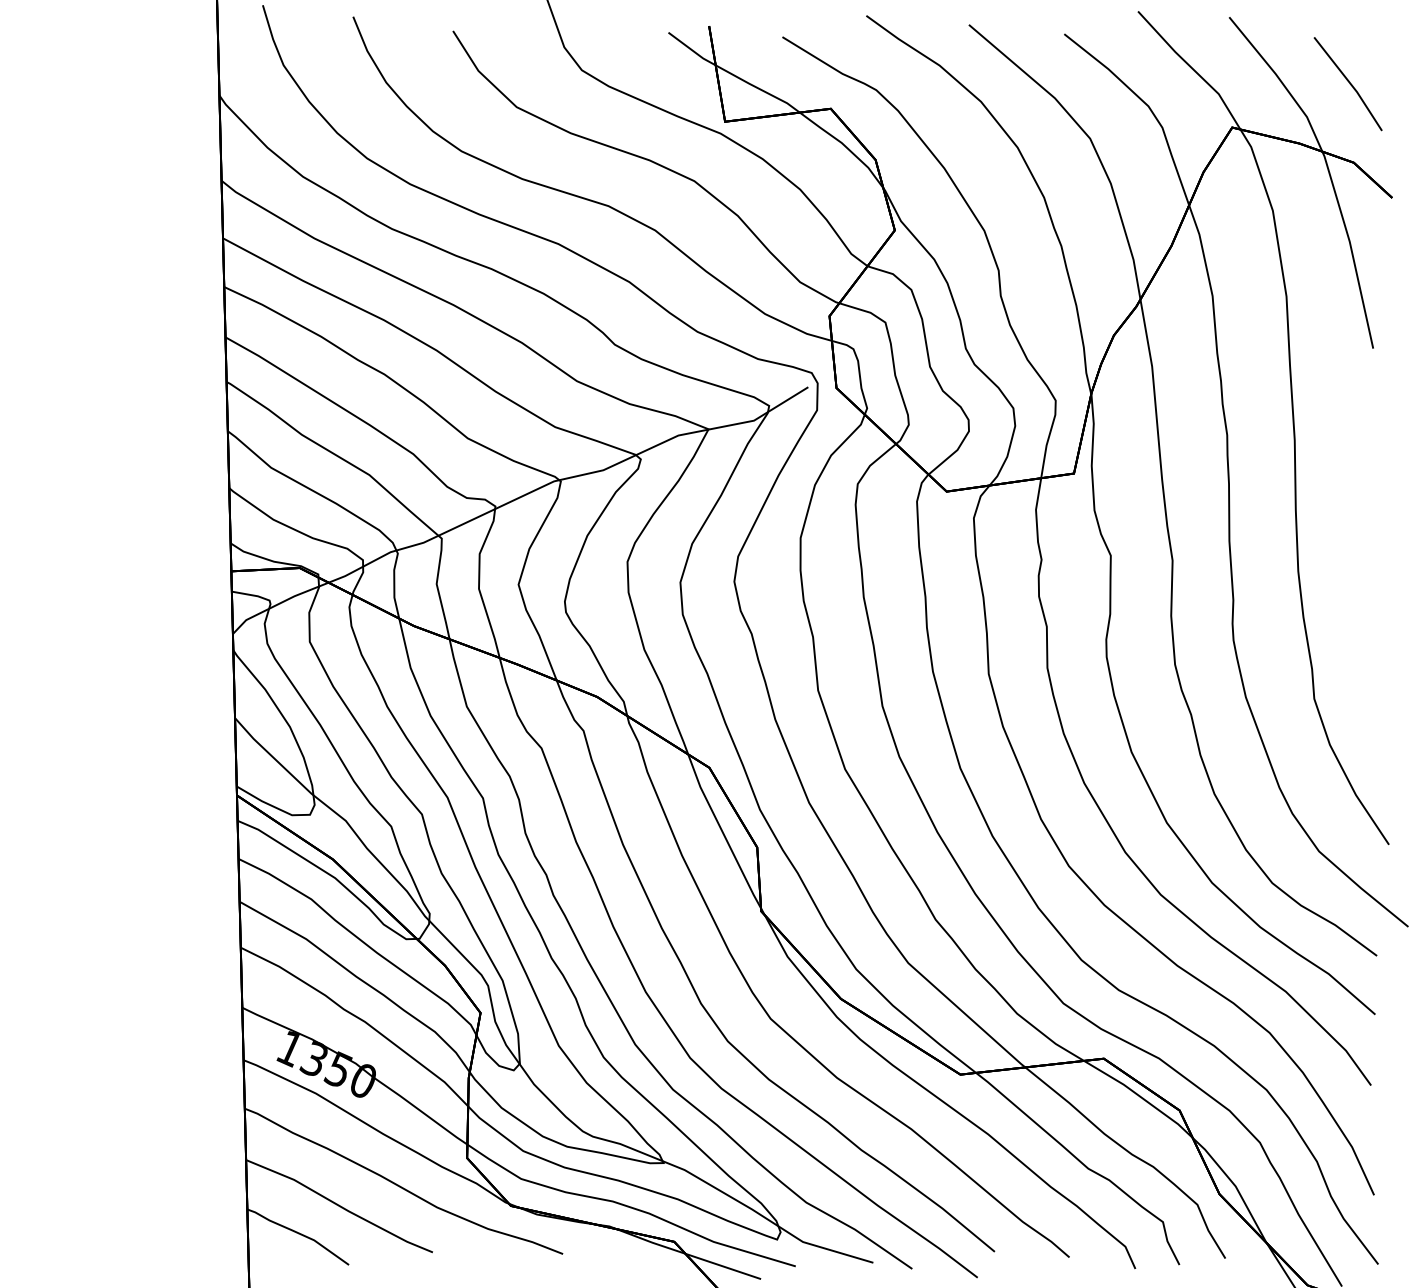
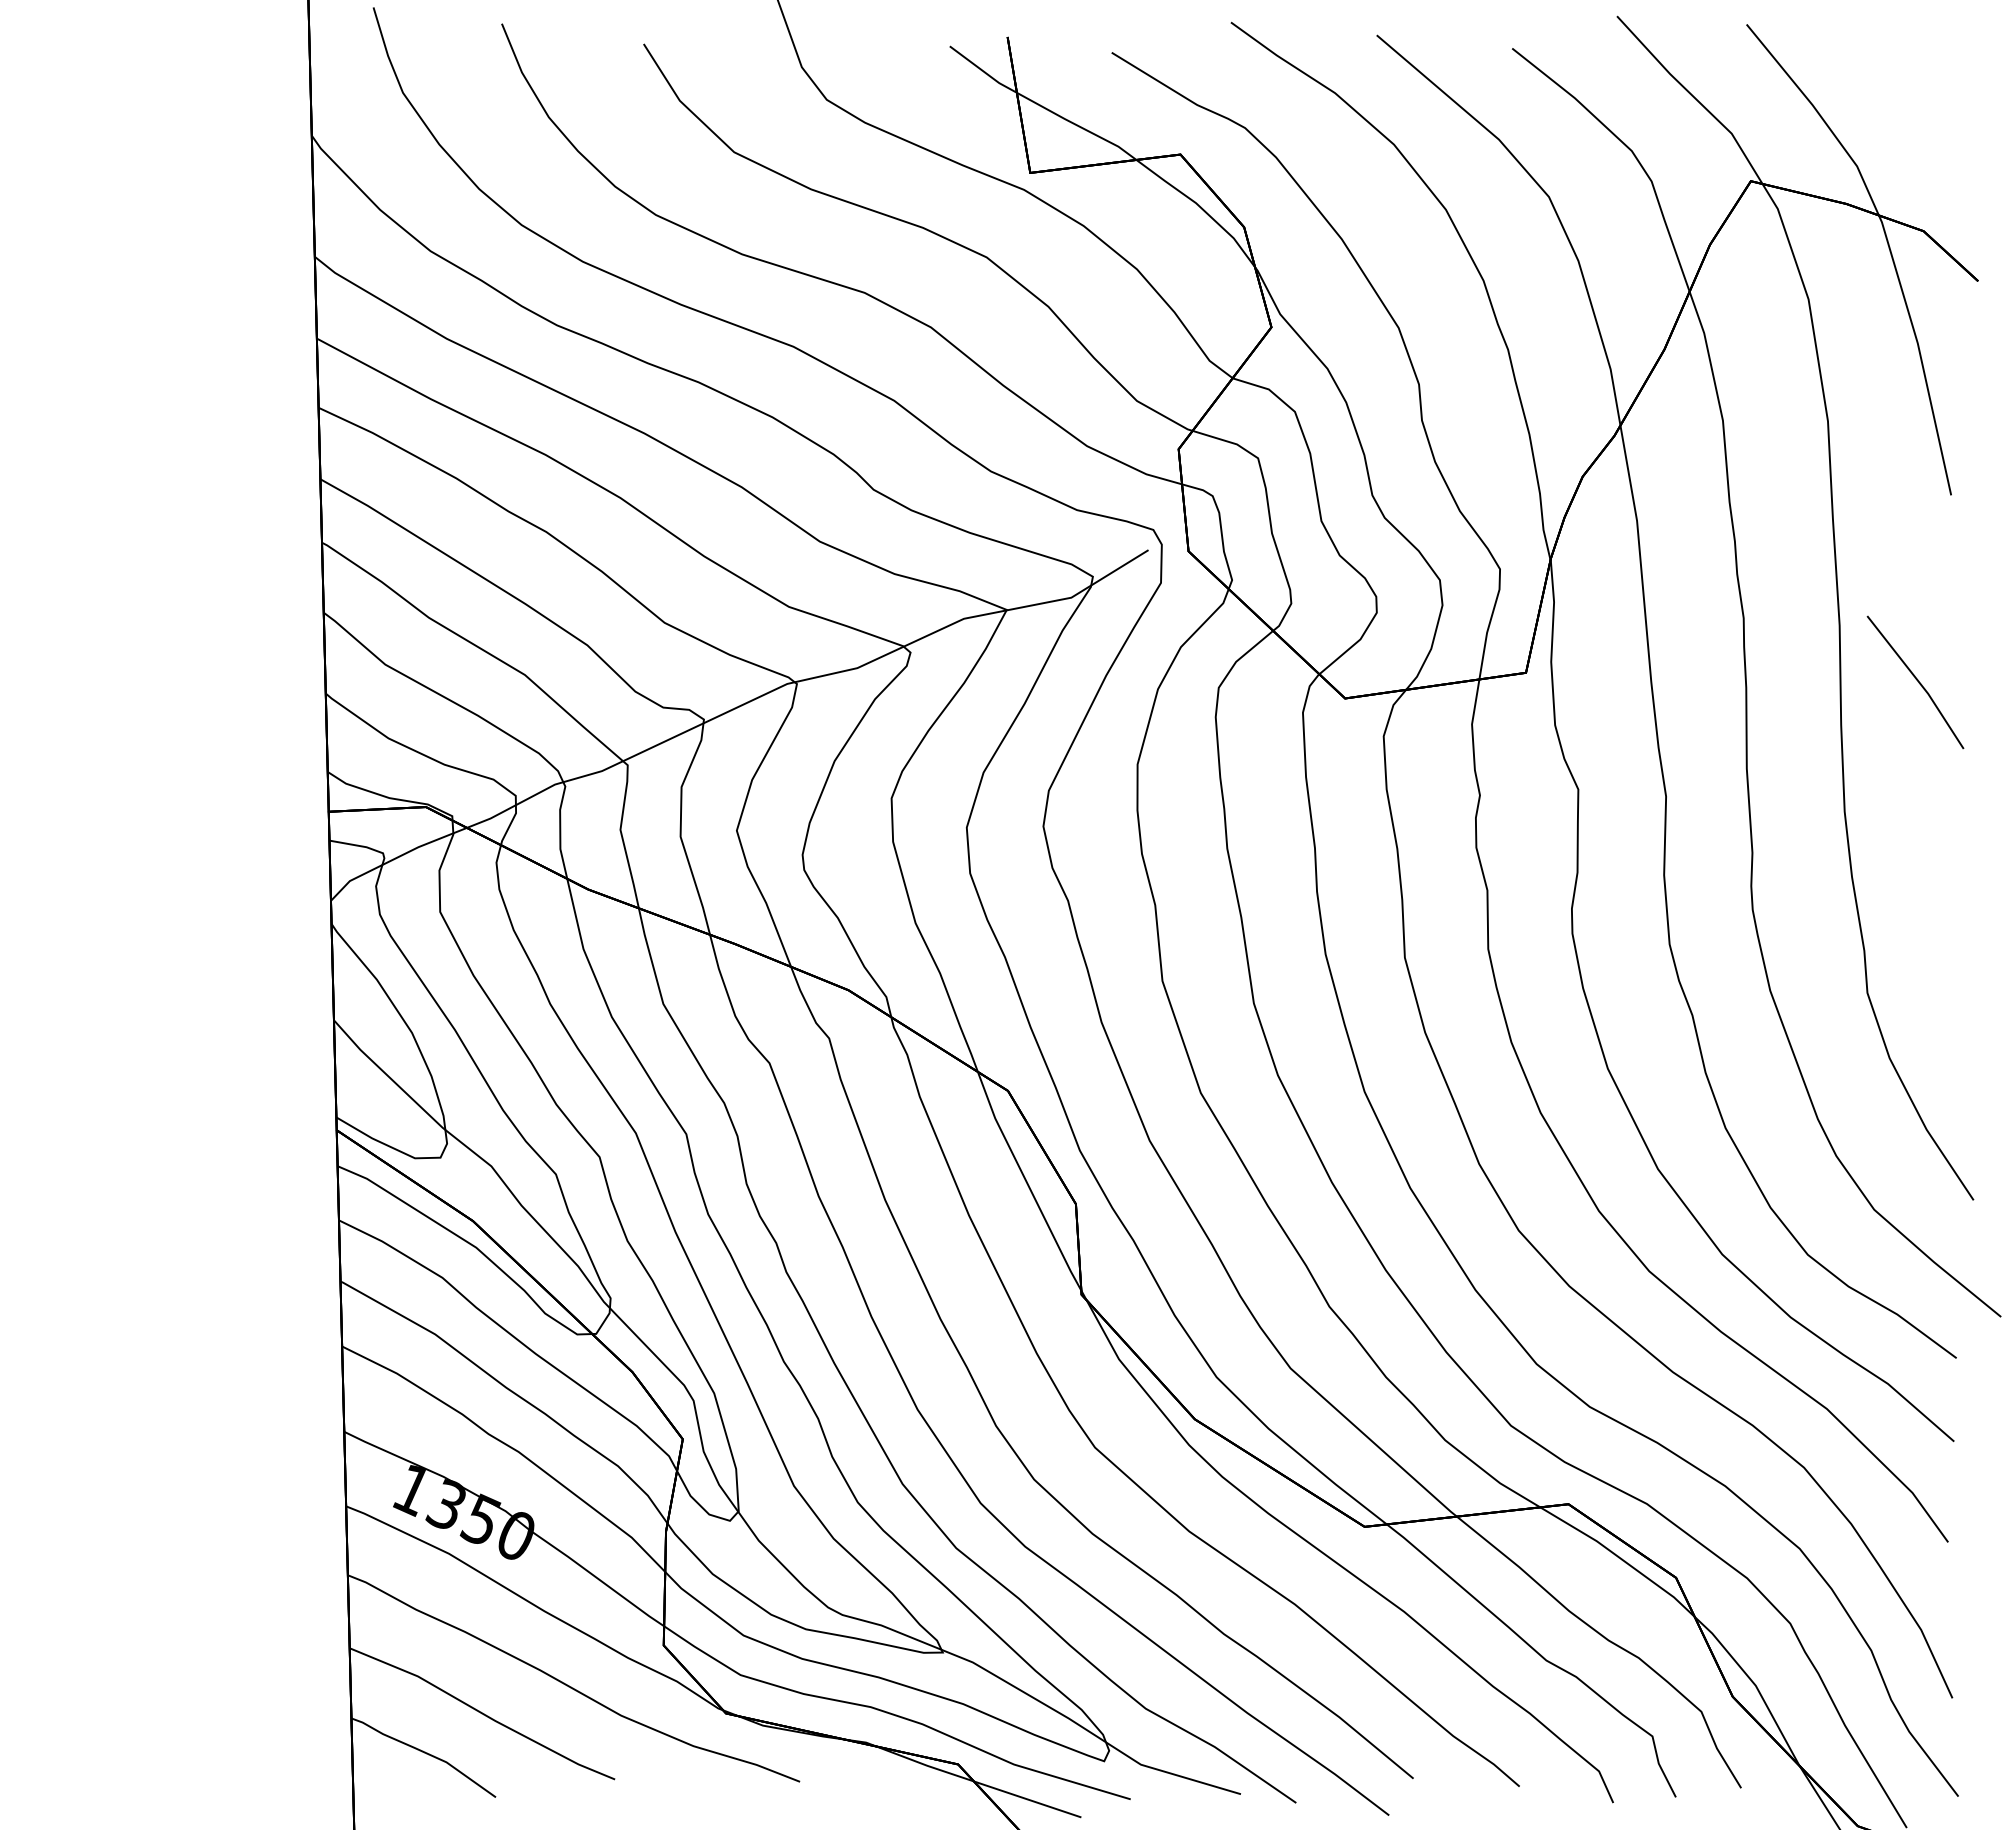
line: (1348, 82) -> (1916, 680), moved

